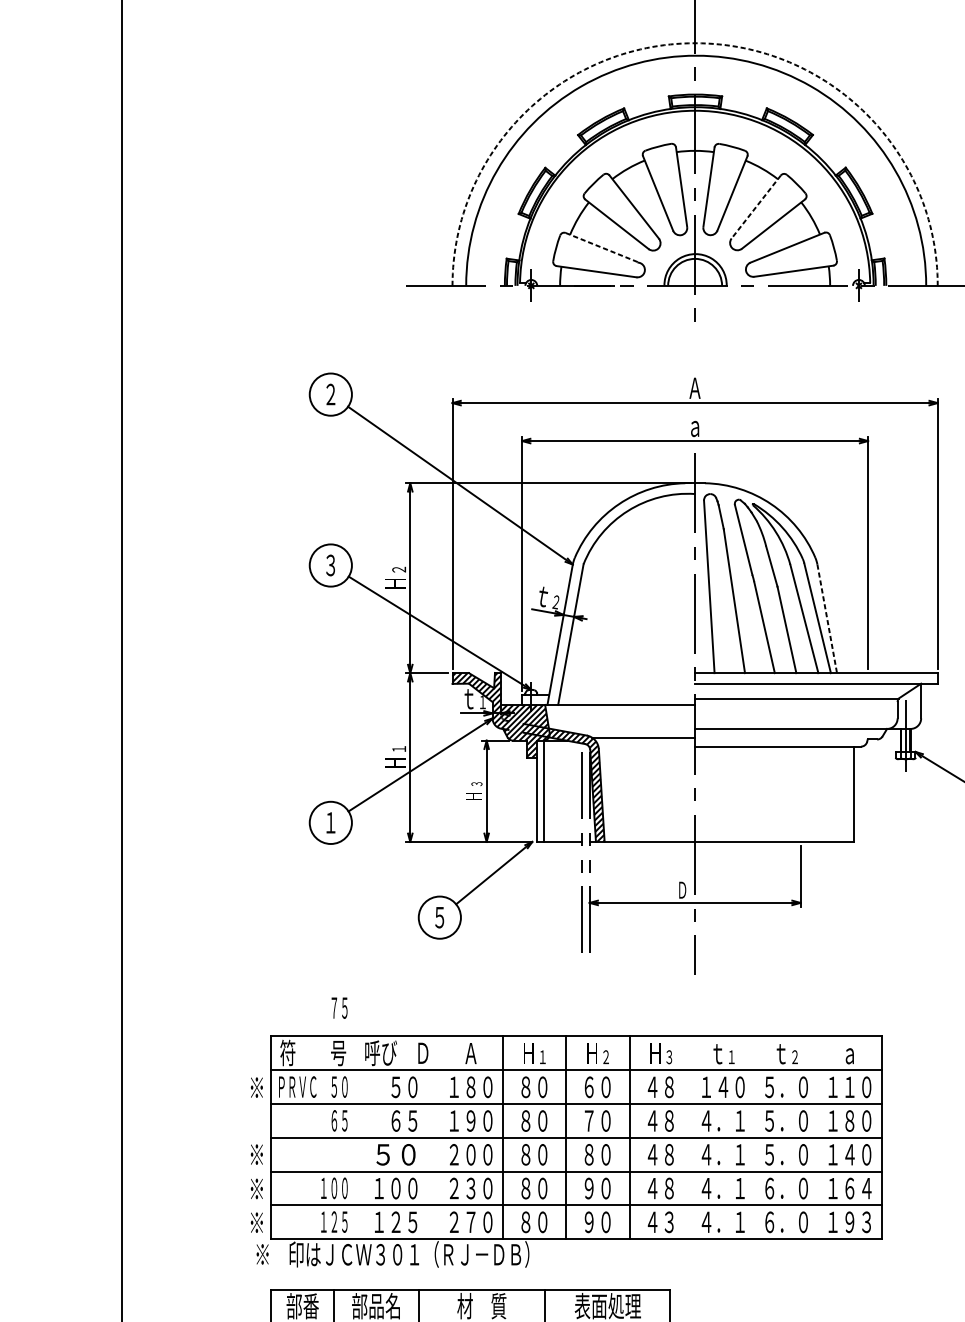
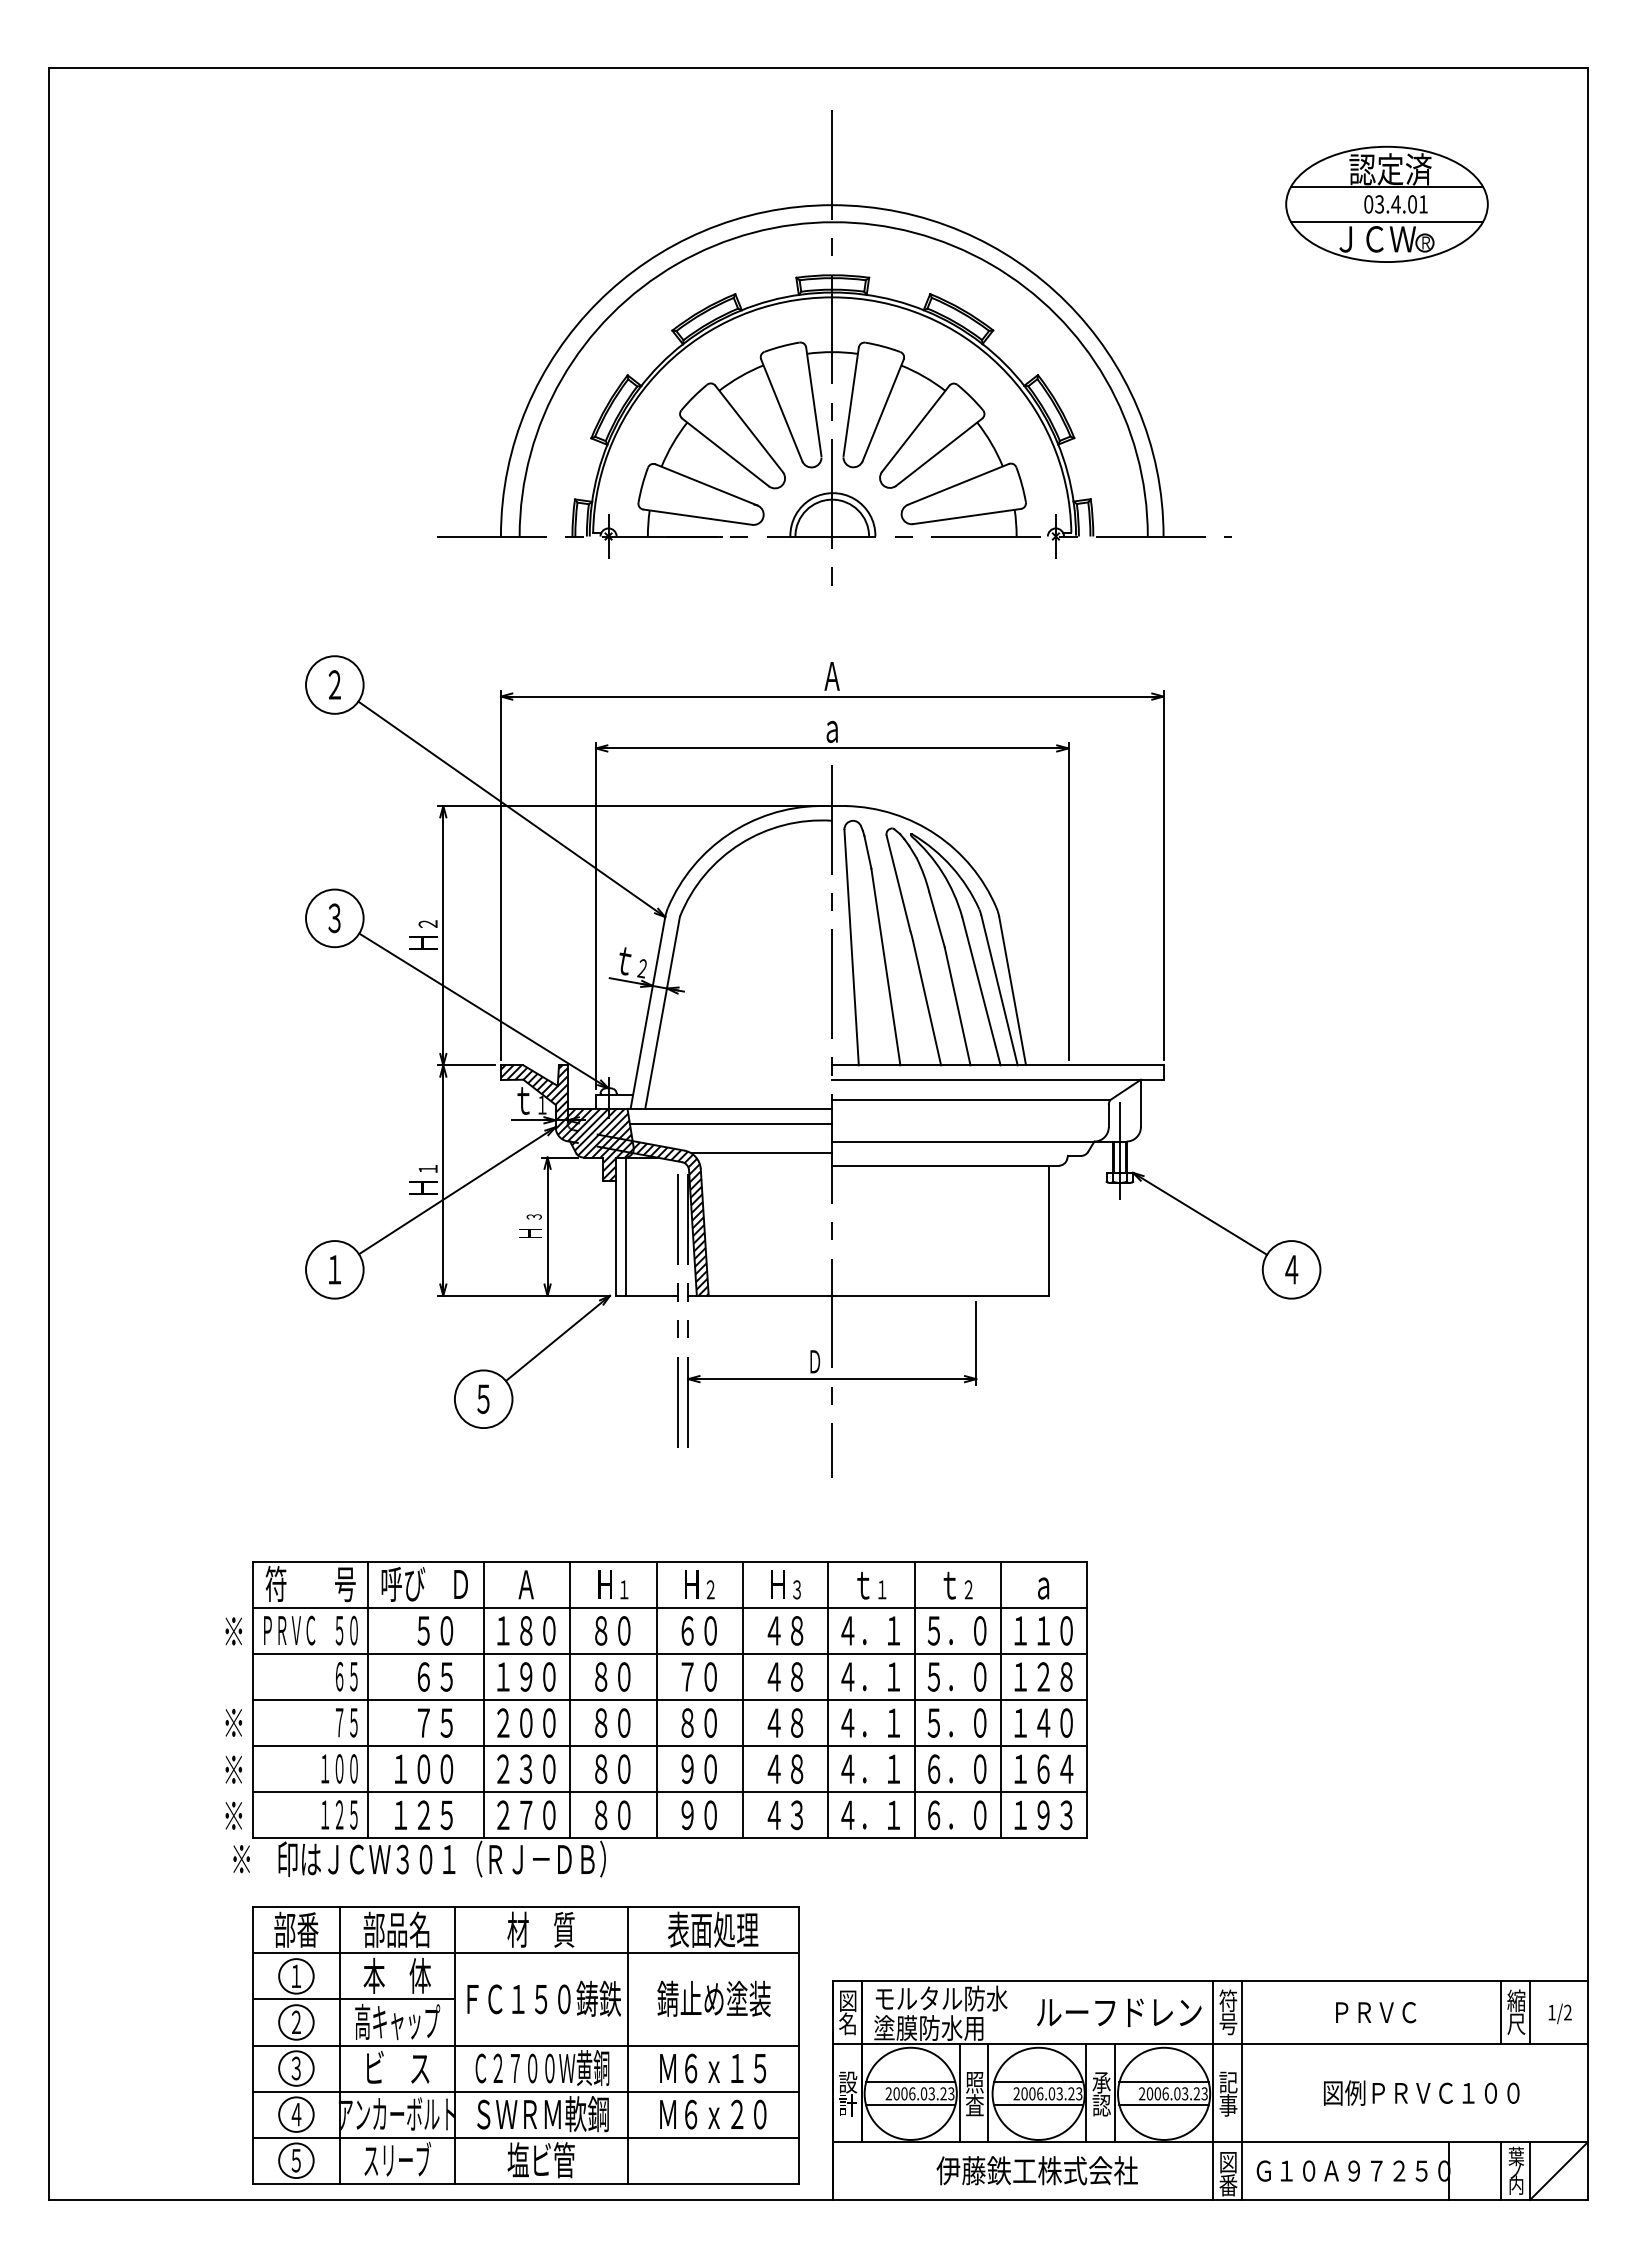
arc: (695, 43) -> (832, 205), dashed -> solid
line: (756, 206) -> (915, 428), dashed -> solid
line: (603, 247) -> (706, 484), dashed -> solid
line: (827, 619) -> (1012, 991), dashed -> solid
line: (621, 715) -> (731, 1123), added
text: (339, 1007) -> (346, 1722), moved
text: (723, 1087) -> (870, 1630), １４０ -> ４．１
text: (857, 1120) -> (1054, 1676), １８０ -> １２８
line: (355, 1137) -> (368, 1699), added
line: (439, 1137) -> (483, 1699), added
line: (692, 1137) -> (828, 1699), added
line: (755, 1137) -> (914, 1699), added
line: (818, 1137) -> (1000, 1699), added
text: (396, 1154) -> (424, 1722), ５０ -> ７５

